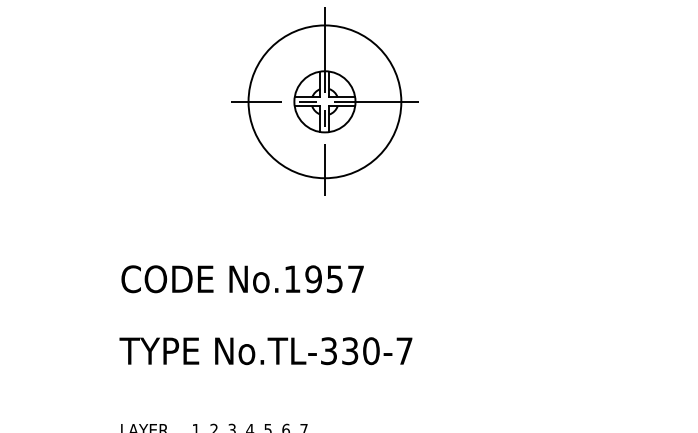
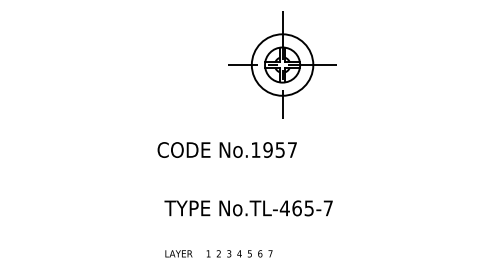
circle: (324, 100) -> (282, 64), size x0.7
text: (241, 278) -> (226, 149), moved
text: (349, 351) -> (296, 208), No.TL-330-7 -> No.TL-465-7

